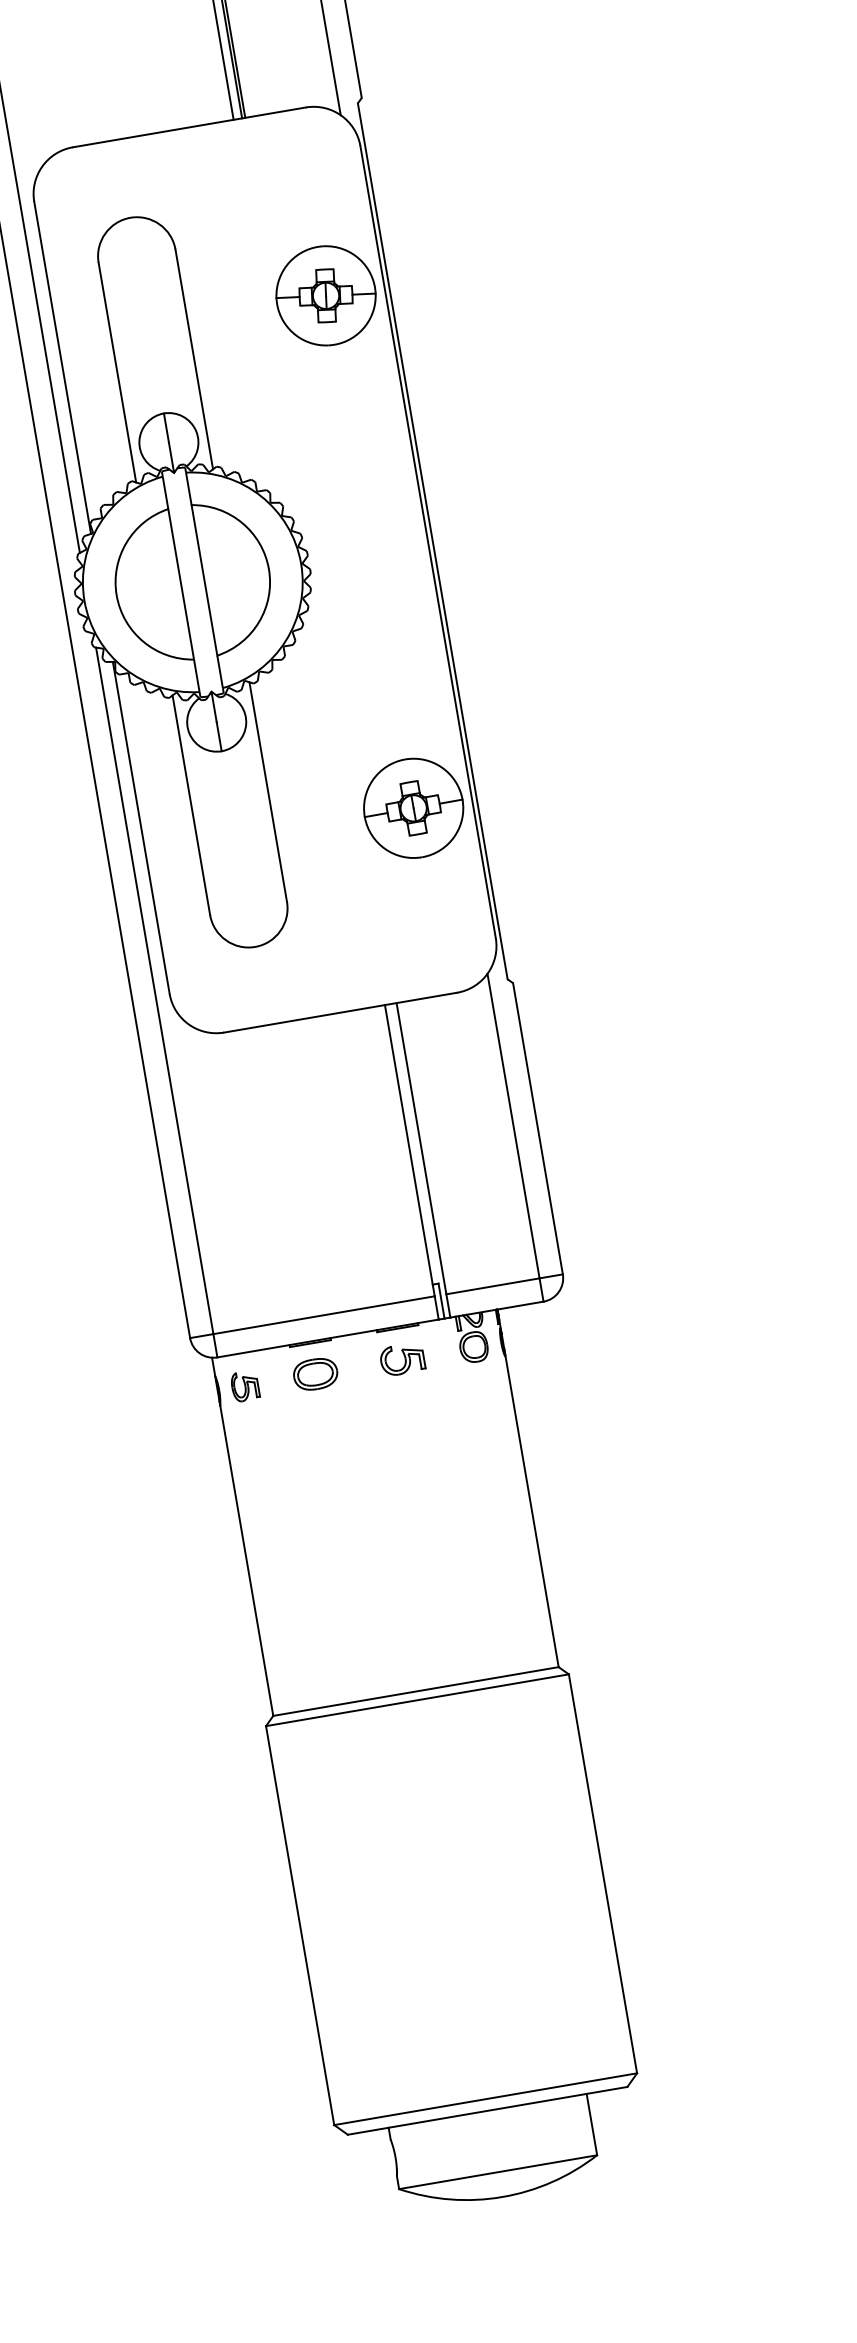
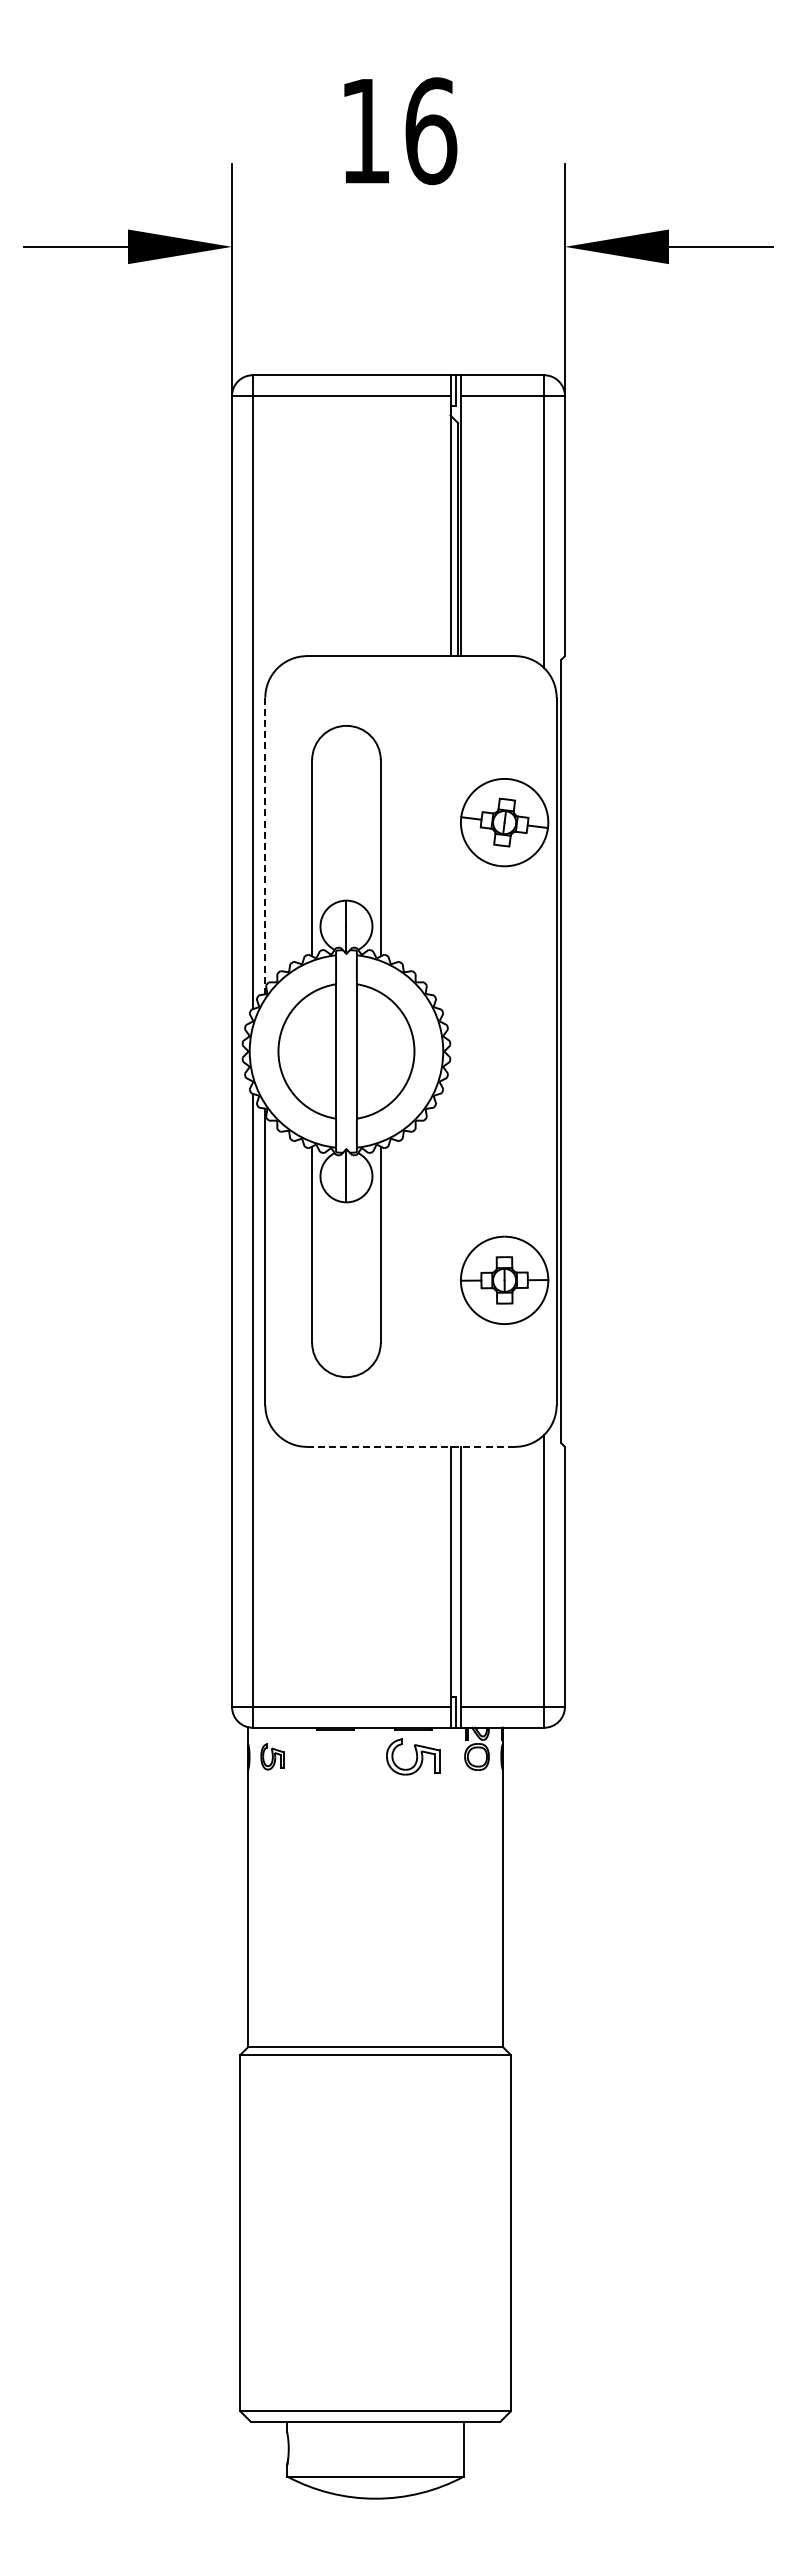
line: (62, 368) -> (265, 846), solid -> dashed
line: (341, 1012) -> (411, 1446), solid -> dashed
part: (401, 1359) -> (412, 1756), size x1.4
part: (315, 1373) -> (335, 1756), removed

